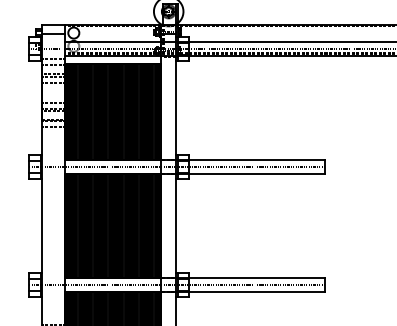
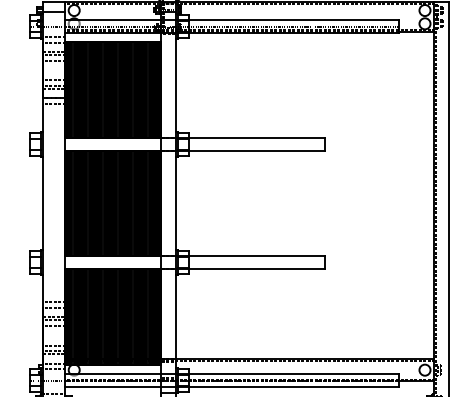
line: (176, 167) -> (176, 144), removed
line: (176, 285) -> (176, 262), removed

